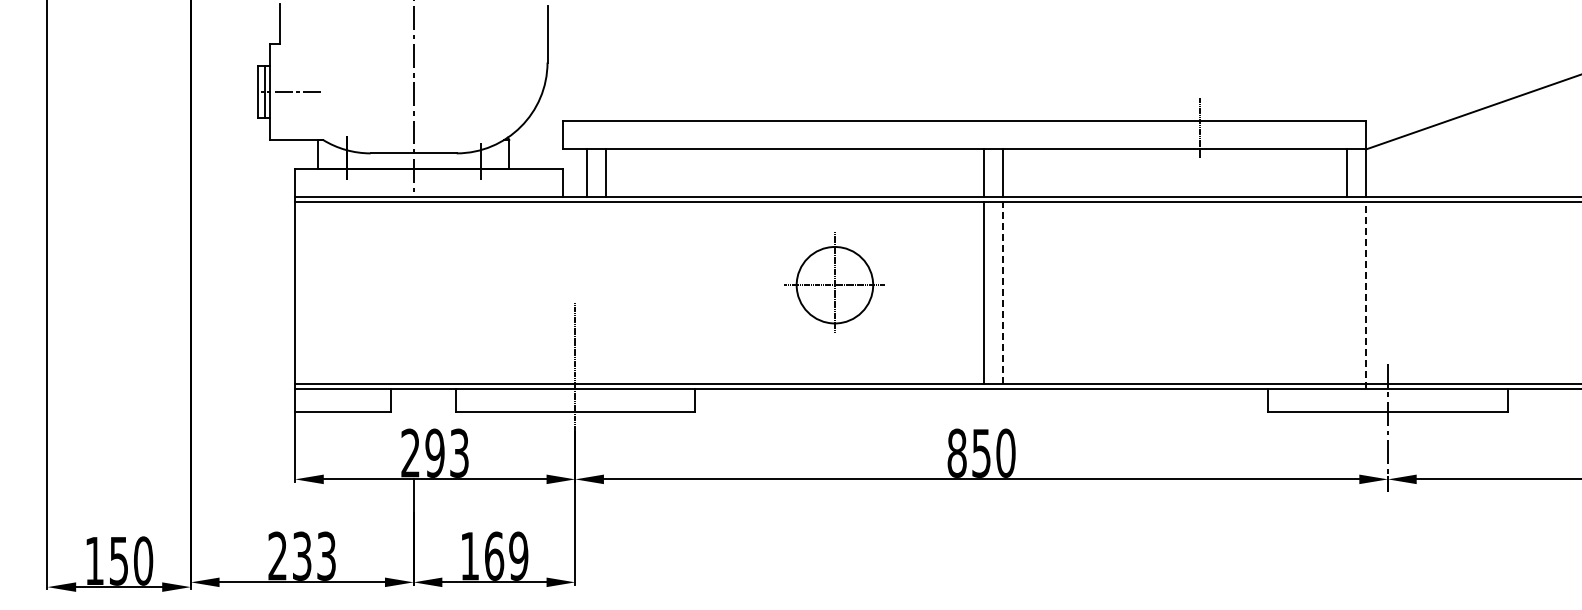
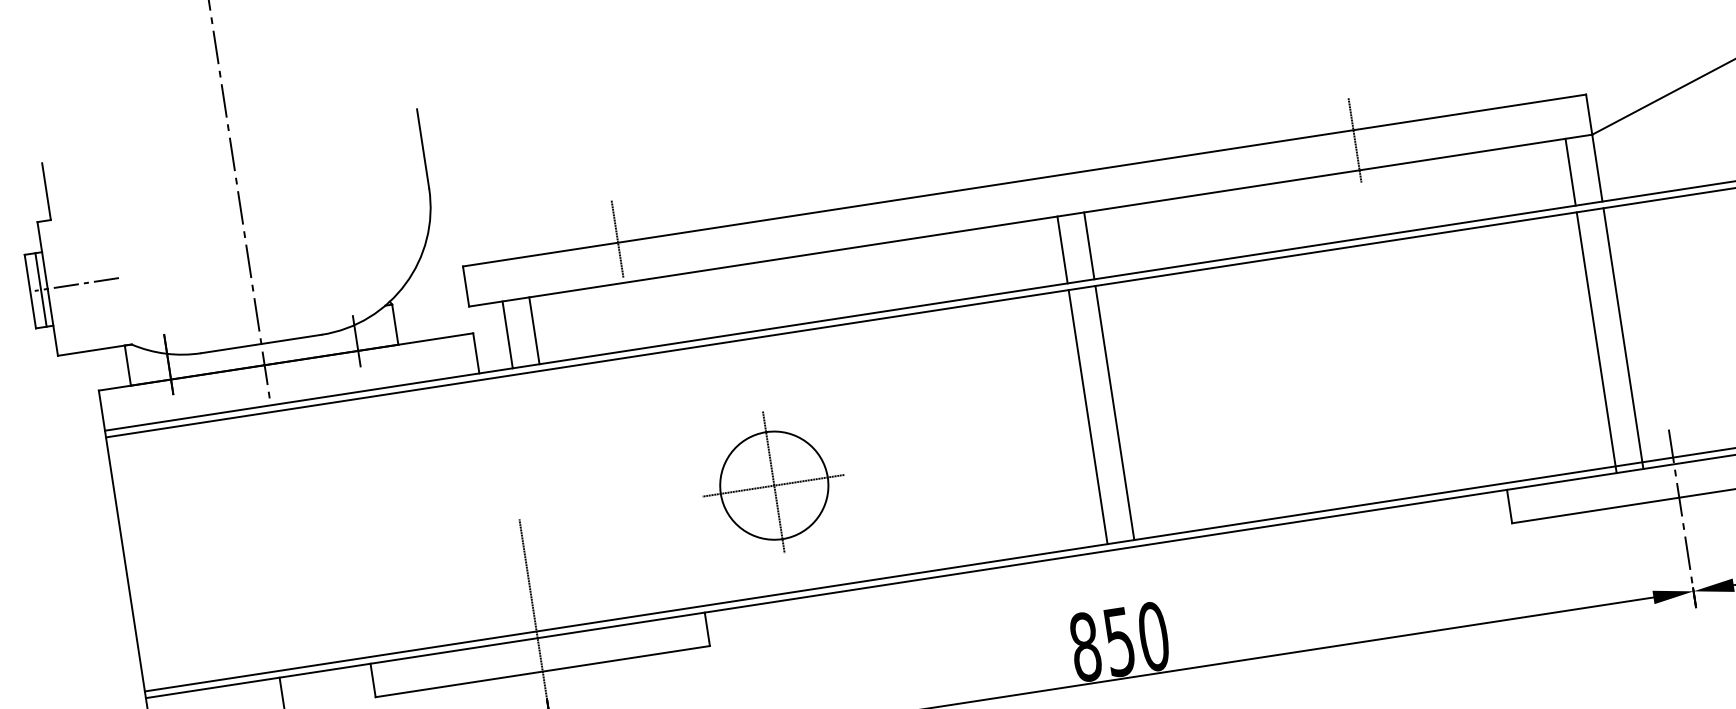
line: (673, 117) -> (617, 238), added
part: (834, 282) -> (773, 481), moved
line: (1002, 292) -> (1114, 412), dashed -> solid
line: (1366, 294) -> (1623, 337), dashed -> solid
line: (1346, 295) -> (1596, 343), added

